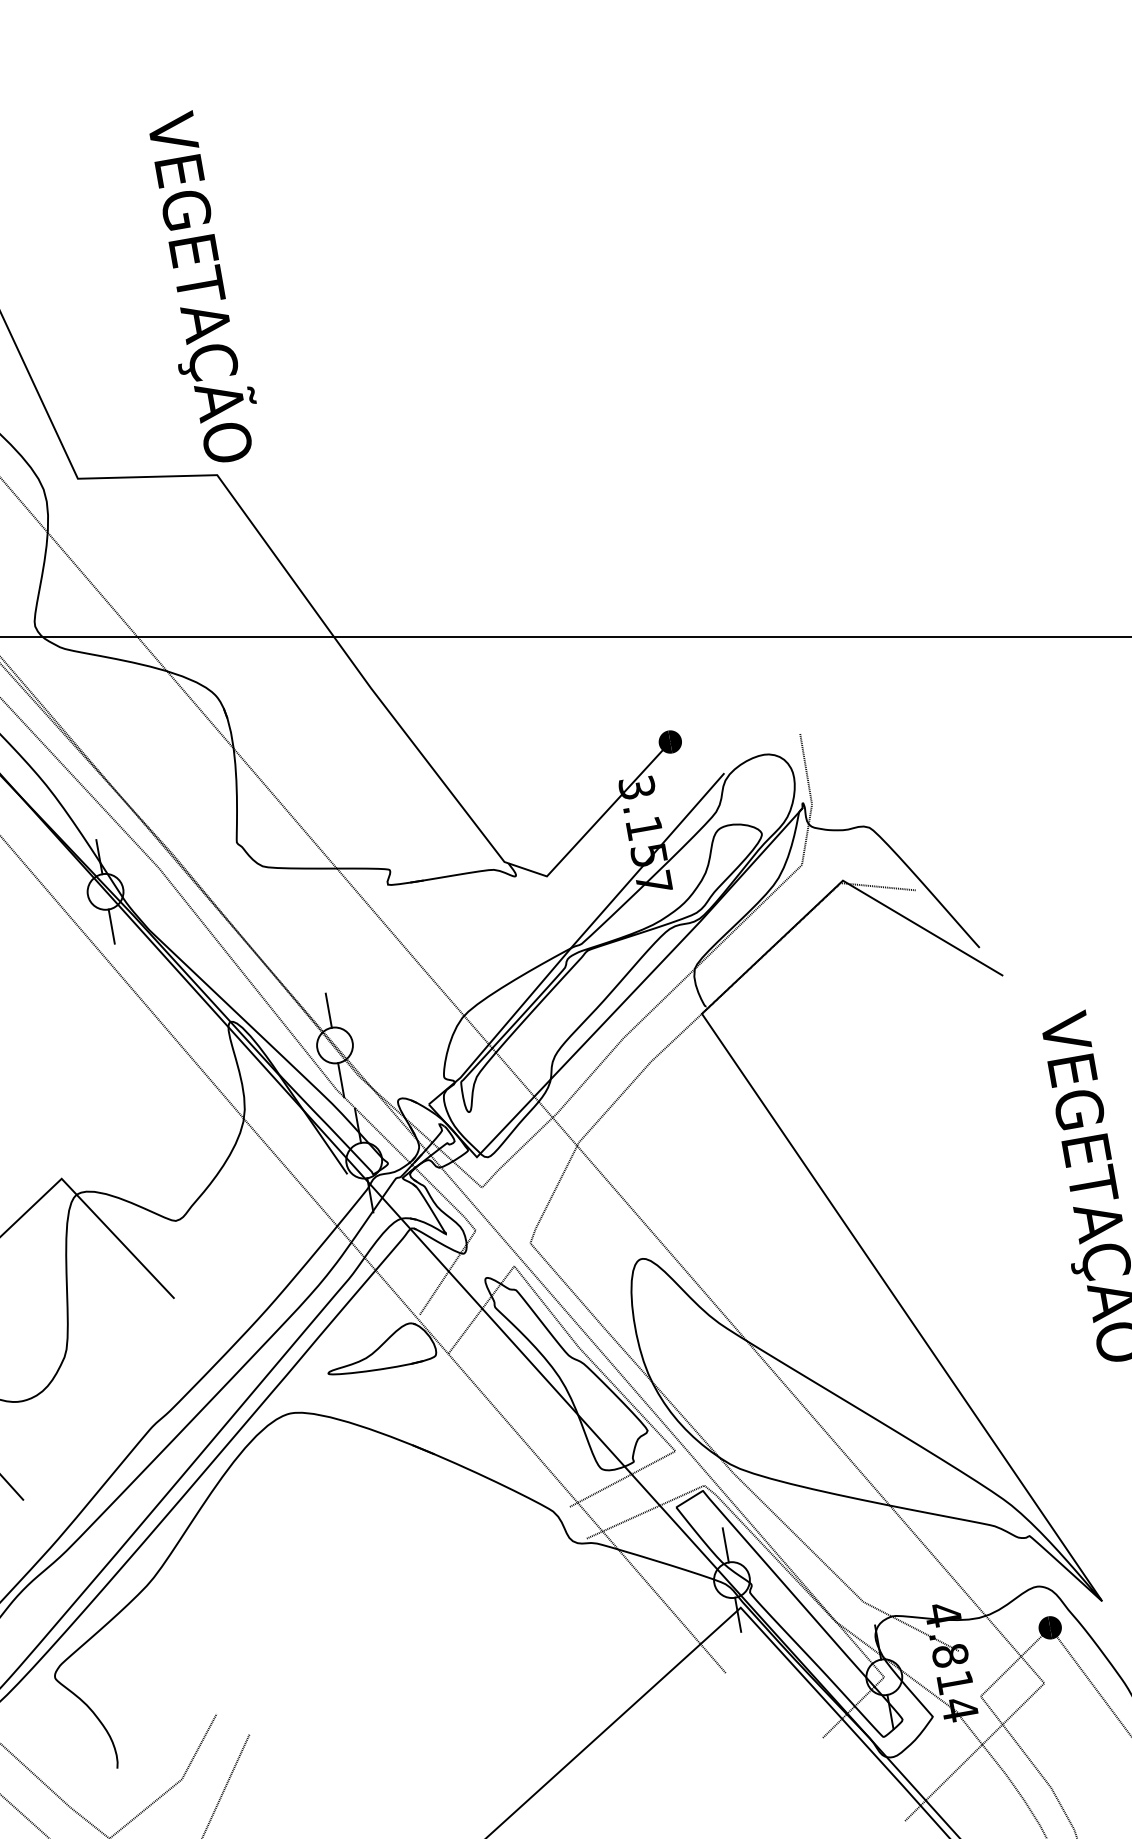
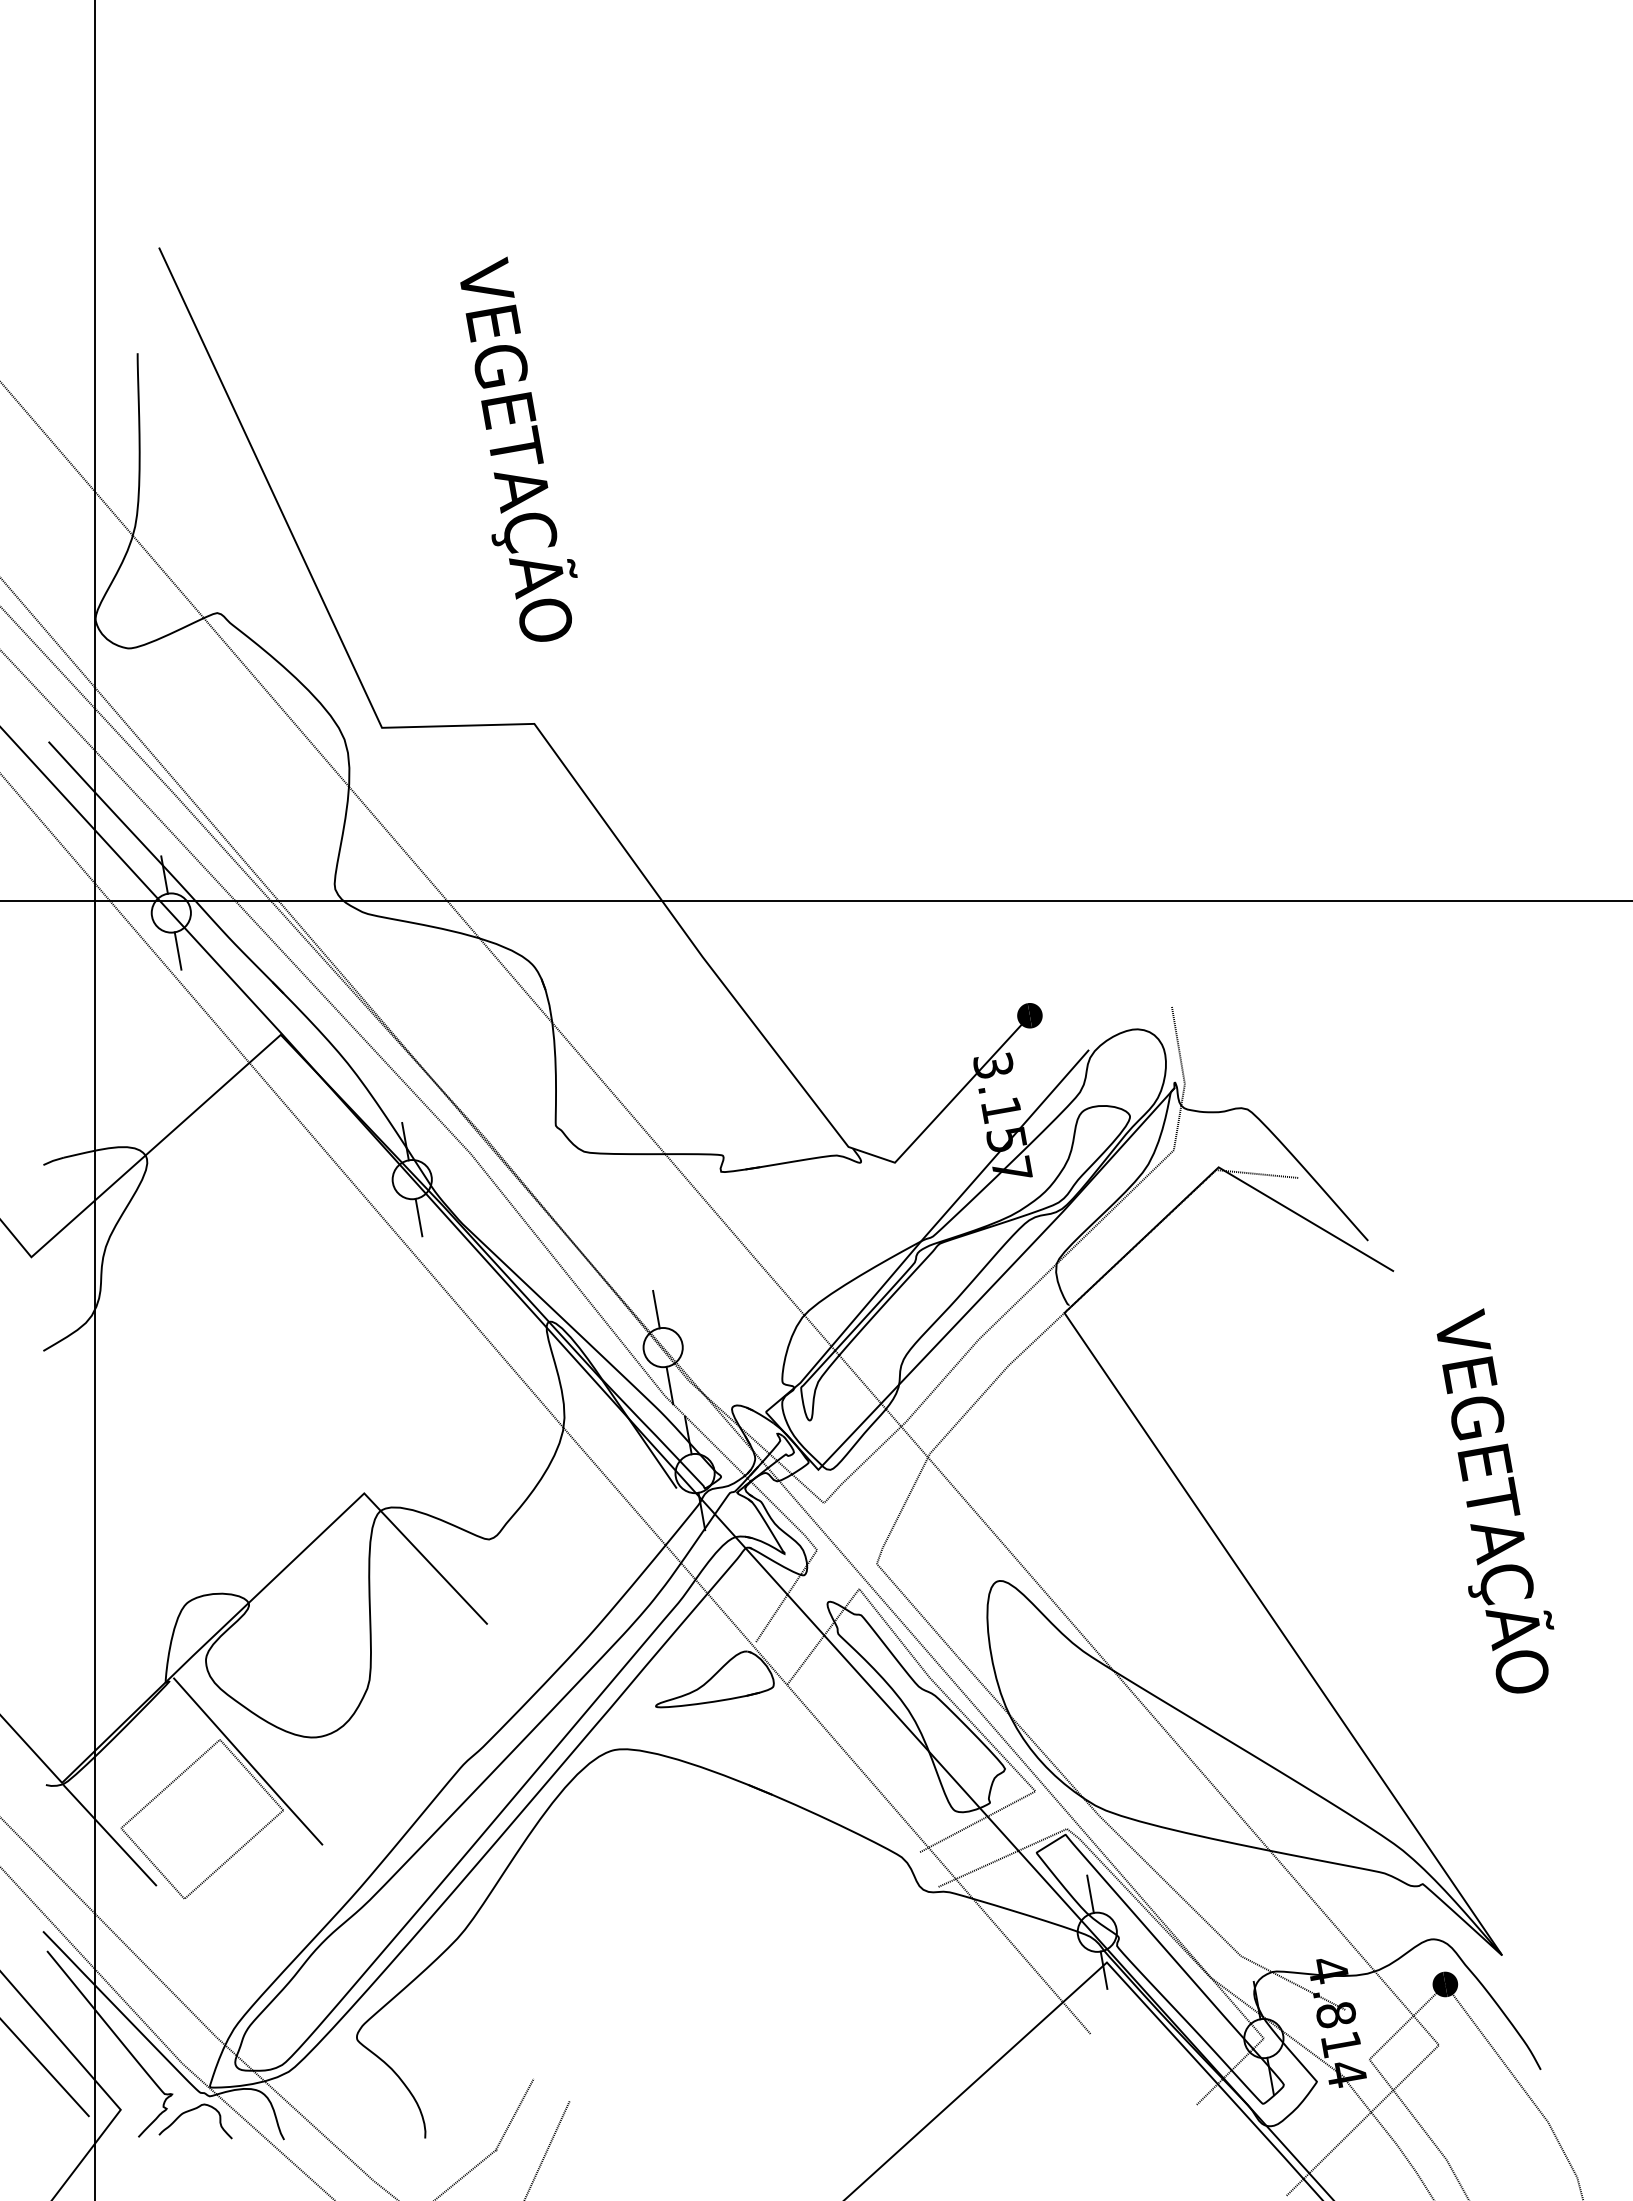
text: (202, 285) -> (518, 448), moved

